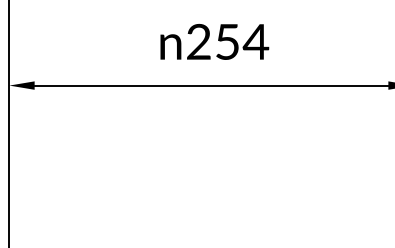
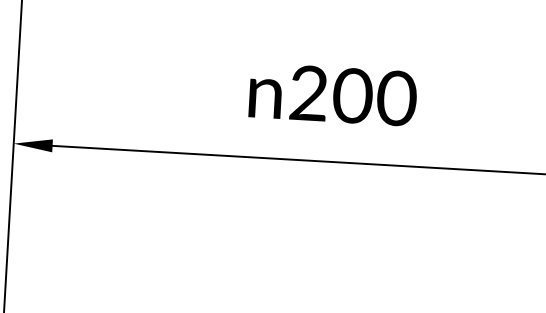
text: (241, 41) -> (374, 96), 254 -> 200

